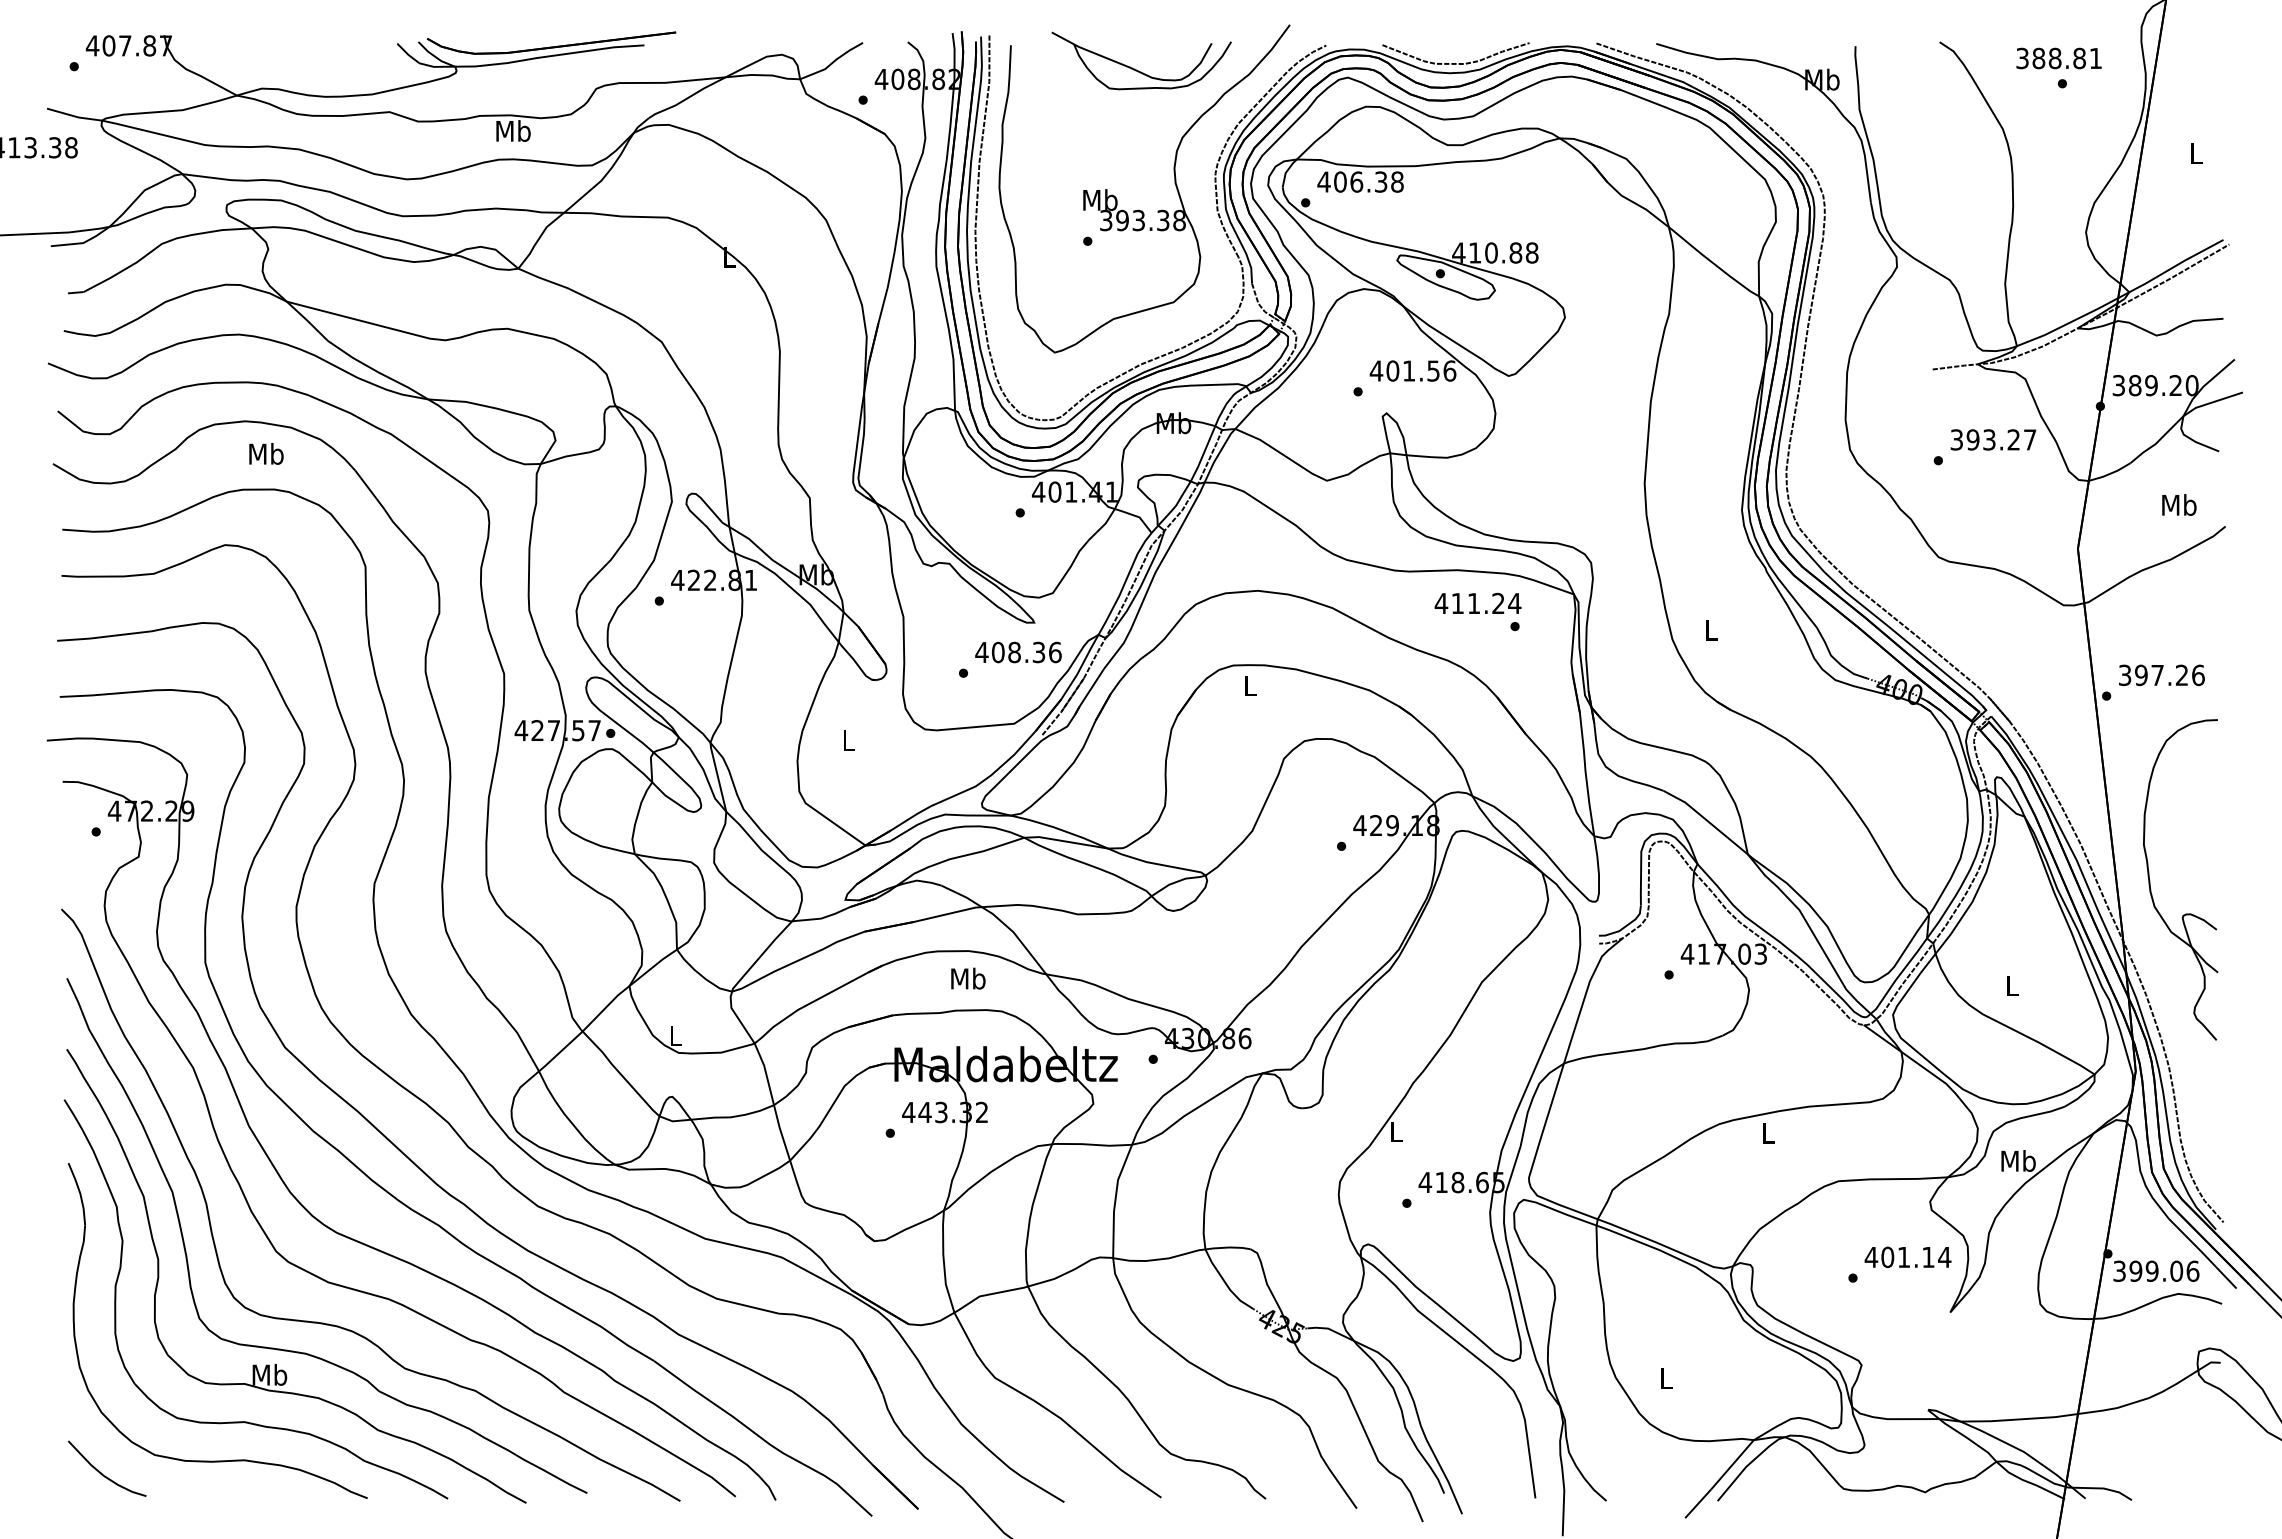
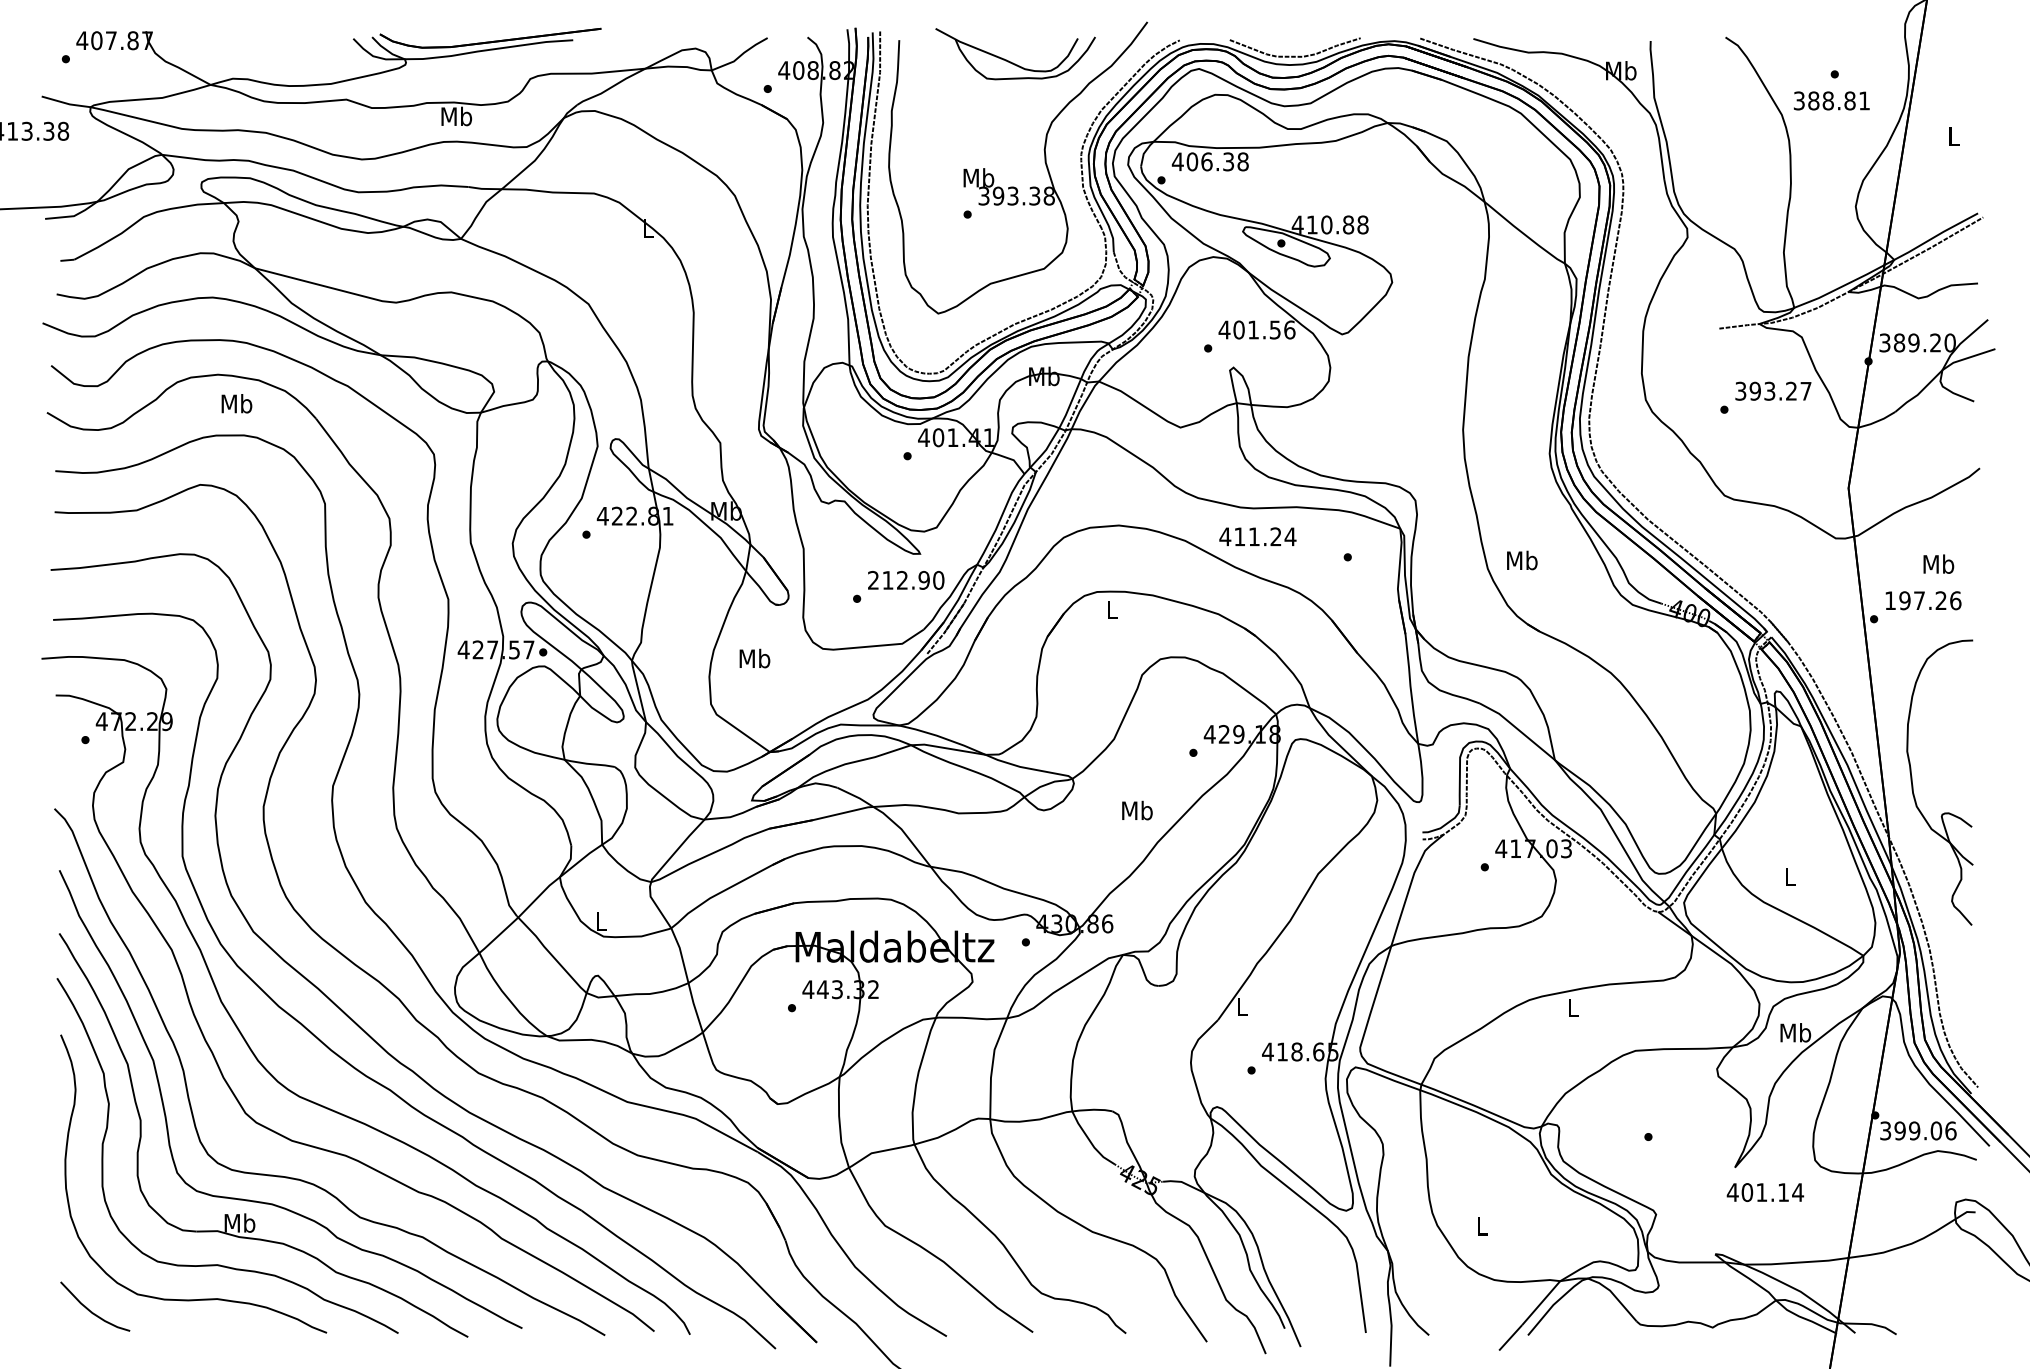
text: (2058, 58) -> (1831, 100), moved
text: (2179, 504) -> (1938, 563), moved
text: (1477, 603) -> (1257, 536), moved
text: (1711, 630) -> (1522, 560), L -> Mb
text: (1017, 651) -> (905, 579), 408.36 -> 212.90
text: (2125, 675) -> (1890, 600), 397.26 -> 197.26
text: (848, 740) -> (754, 658), L -> Mb
text: (968, 978) -> (1137, 810), moved
text: (1908, 1257) -> (1765, 1192), moved

